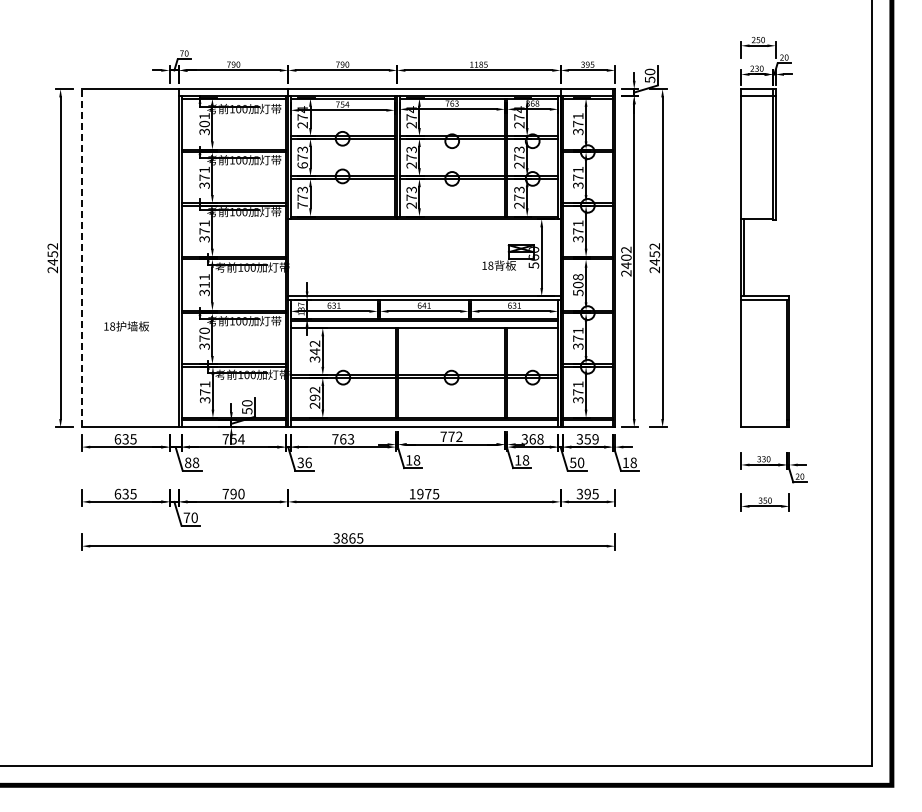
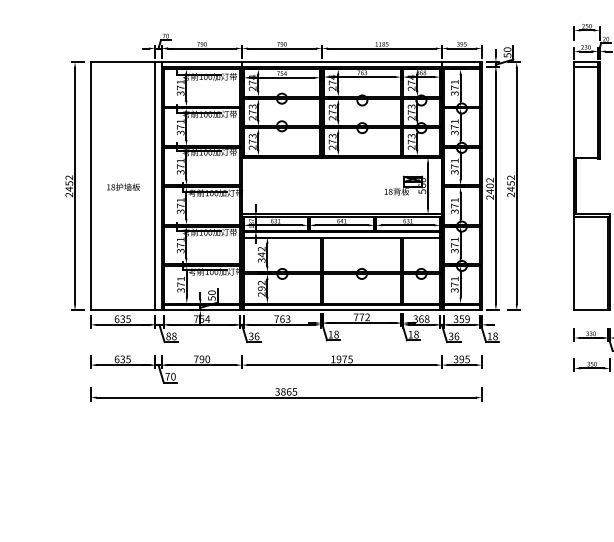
text: (204, 123) -> (180, 87), 301 -> 371
text: (302, 165) -> (252, 118), 673 -> 273
text: (302, 205) -> (252, 147), 773 -> 273
line: (81, 257) -> (90, 185), dashed -> solid
line: (169, 258) -> (154, 186), added
text: (204, 284) -> (180, 205), 311 -> 371
text: (578, 284) -> (455, 205), 508 -> 371
text: (126, 326) -> (123, 187), moved
text: (204, 330) -> (180, 239), 370 -> 371
text: (577, 462) -> (454, 336), 50 -> 36

